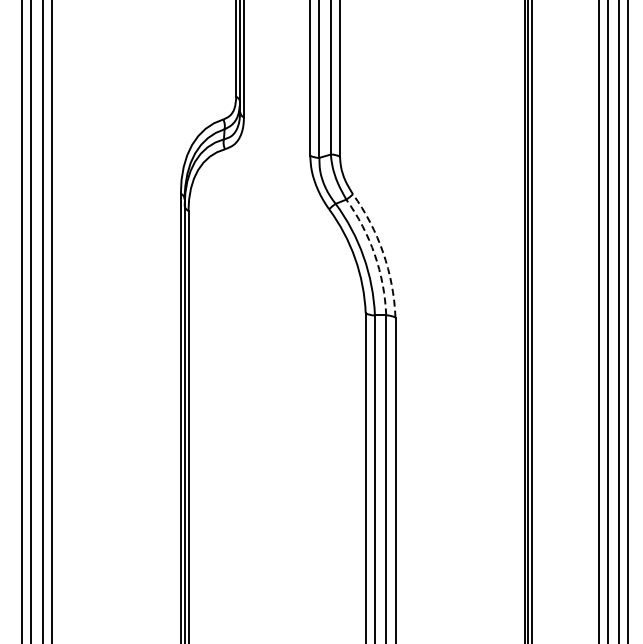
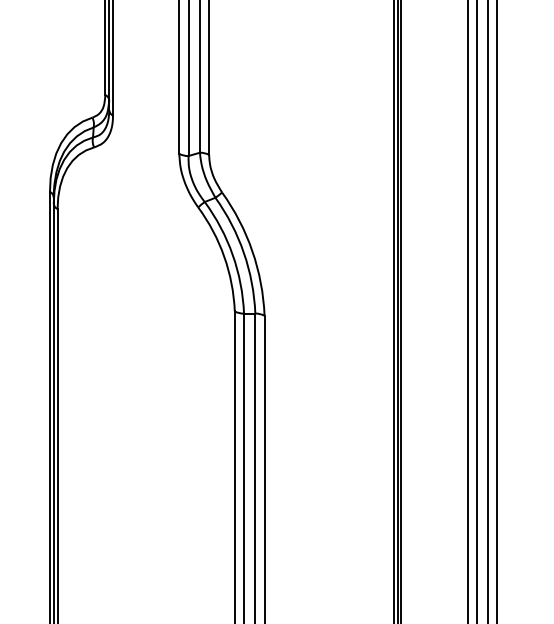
arc: (383, 252) -> (252, 250), dashed -> solid
arc: (374, 254) -> (243, 252), dashed -> solid

